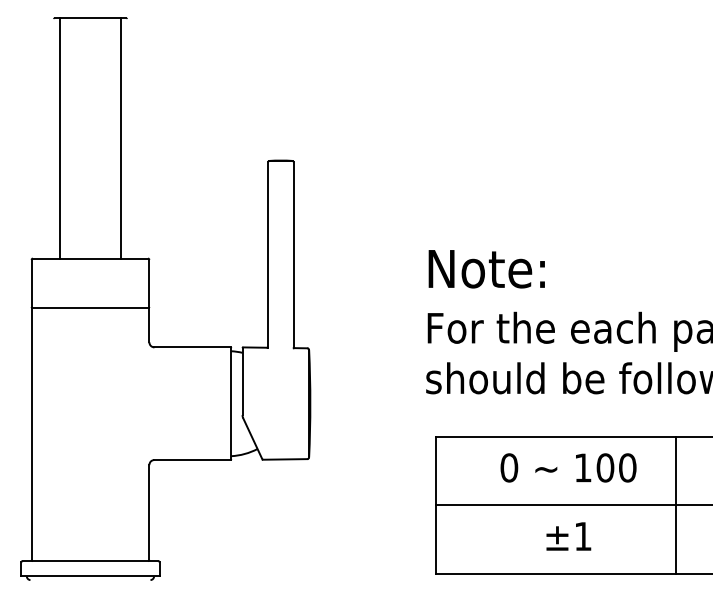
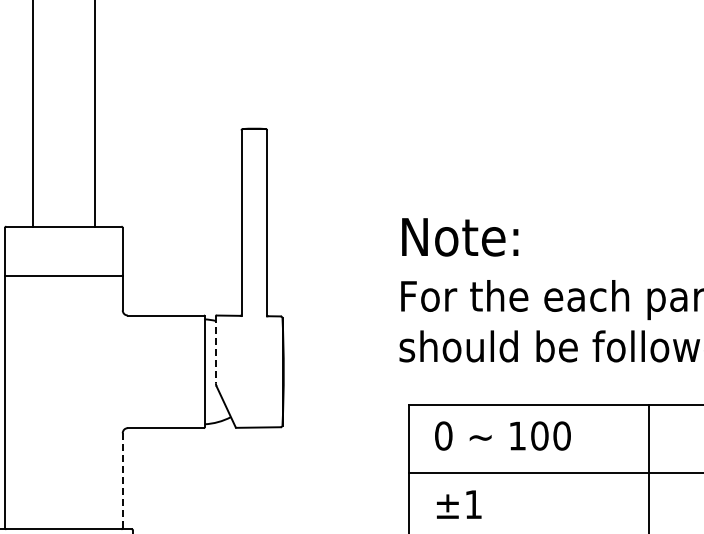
line: (242, 382) -> (215, 350), solid -> dashed
text: (568, 467) -> (502, 435), moved
line: (149, 512) -> (122, 480), solid -> dashed
text: (568, 536) -> (458, 504), moved

